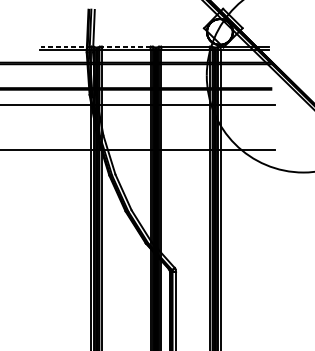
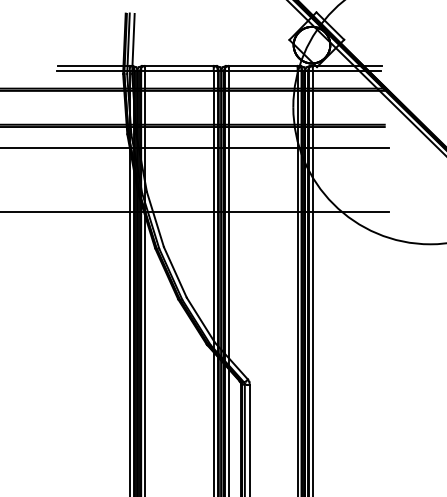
line: (65, 47) -> (93, 66), dashed -> solid
line: (125, 47) -> (177, 66), dashed -> solid

